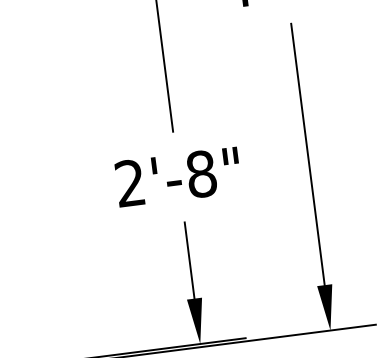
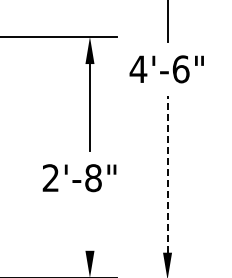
line: (307, 154) -> (167, 174), solid -> dashed
text: (178, 177) -> (79, 178), moved
line: (188, 259) -> (89, 227), removed

